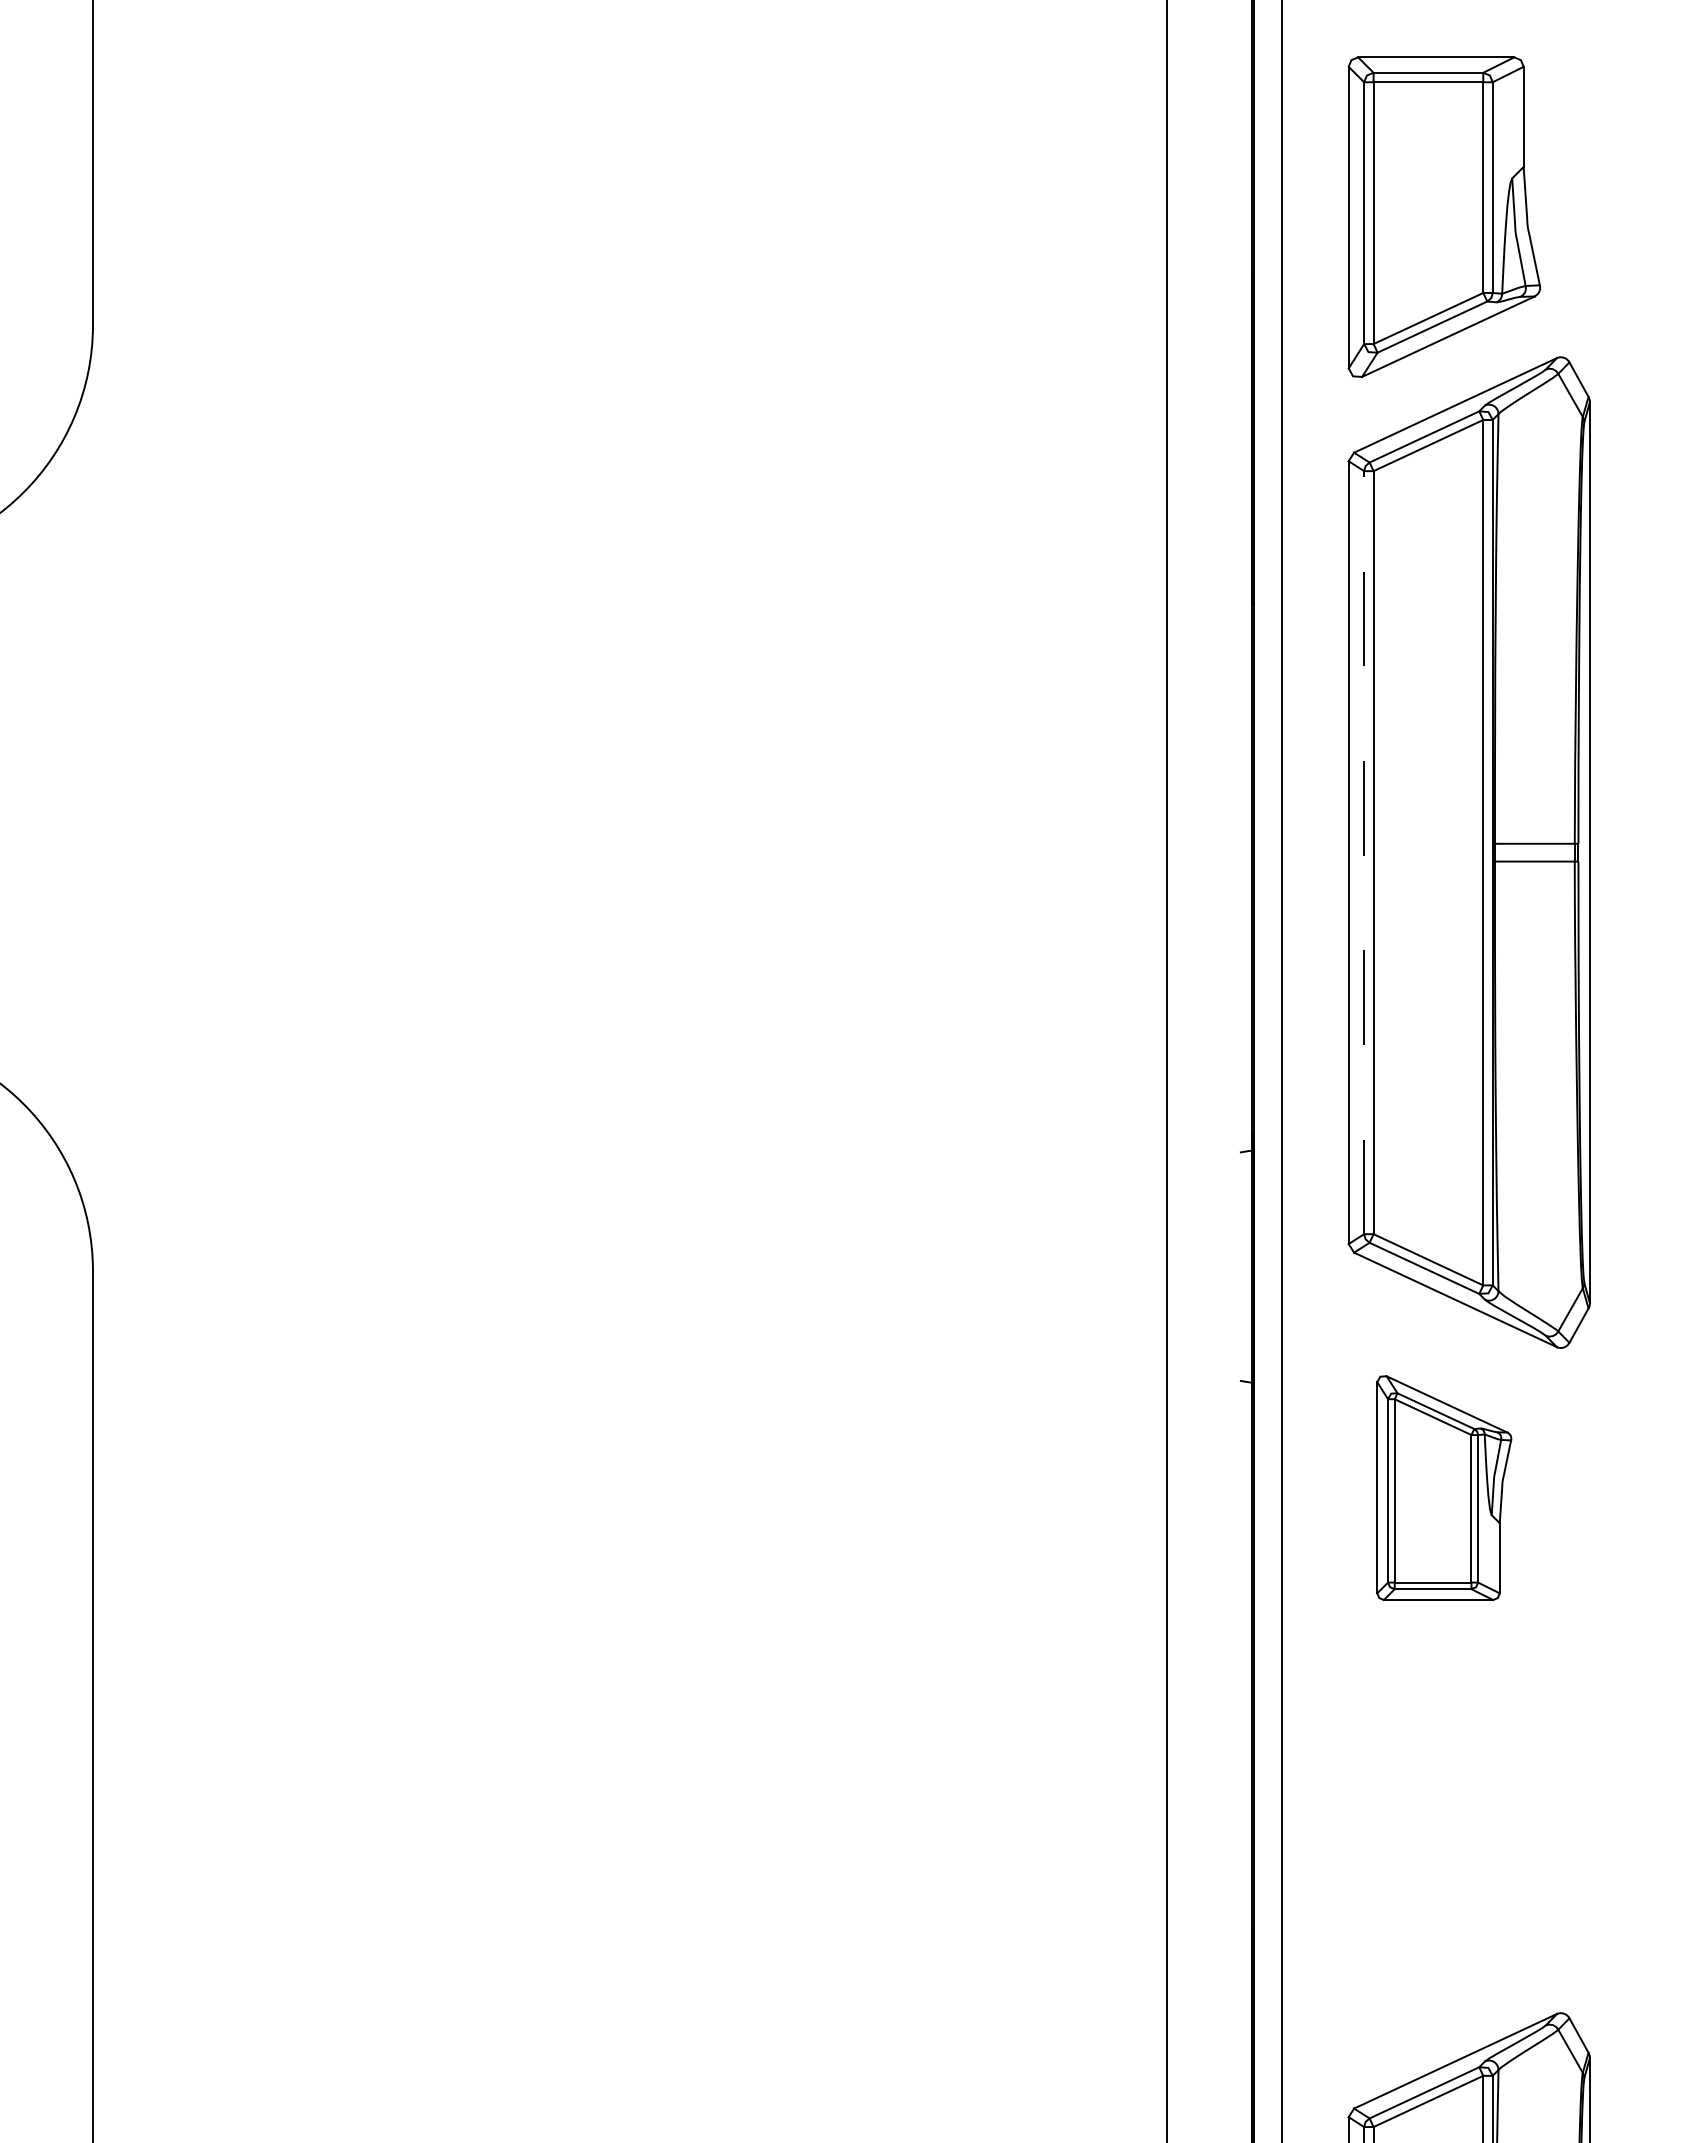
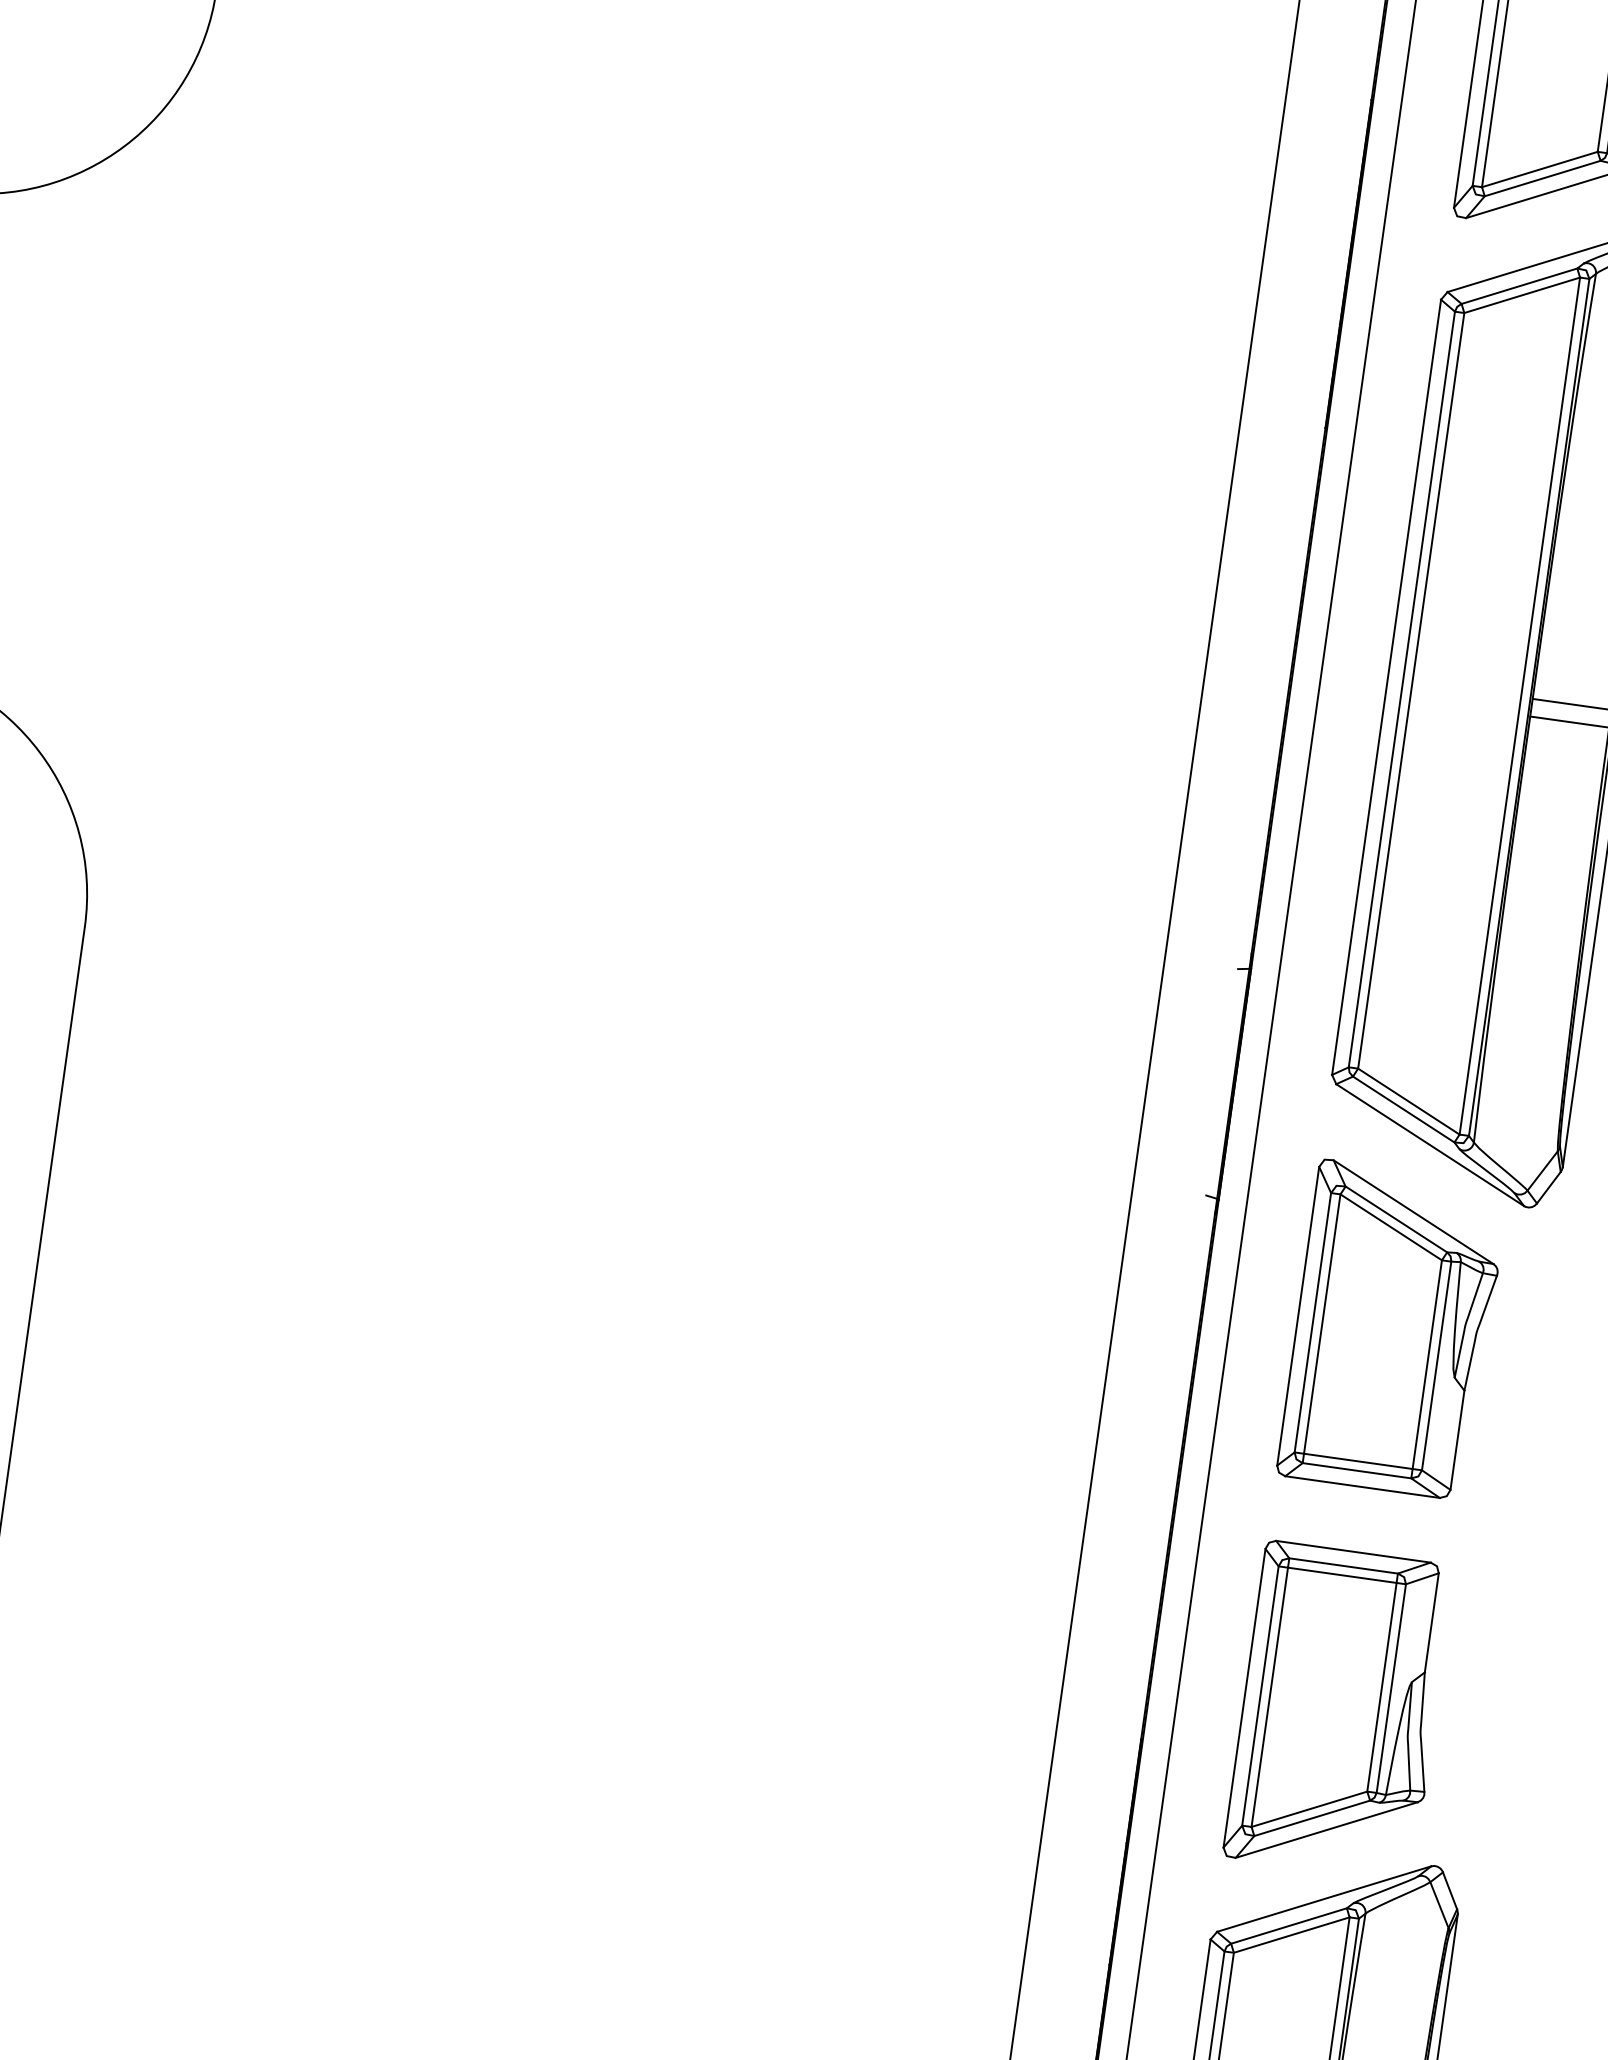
line: (1364, 852) -> (1402, 689), dashed -> solid
part: (1443, 1487) -> (1392, 1329), size x1.43
part: (1444, 1872) -> (1339, 1710), added

